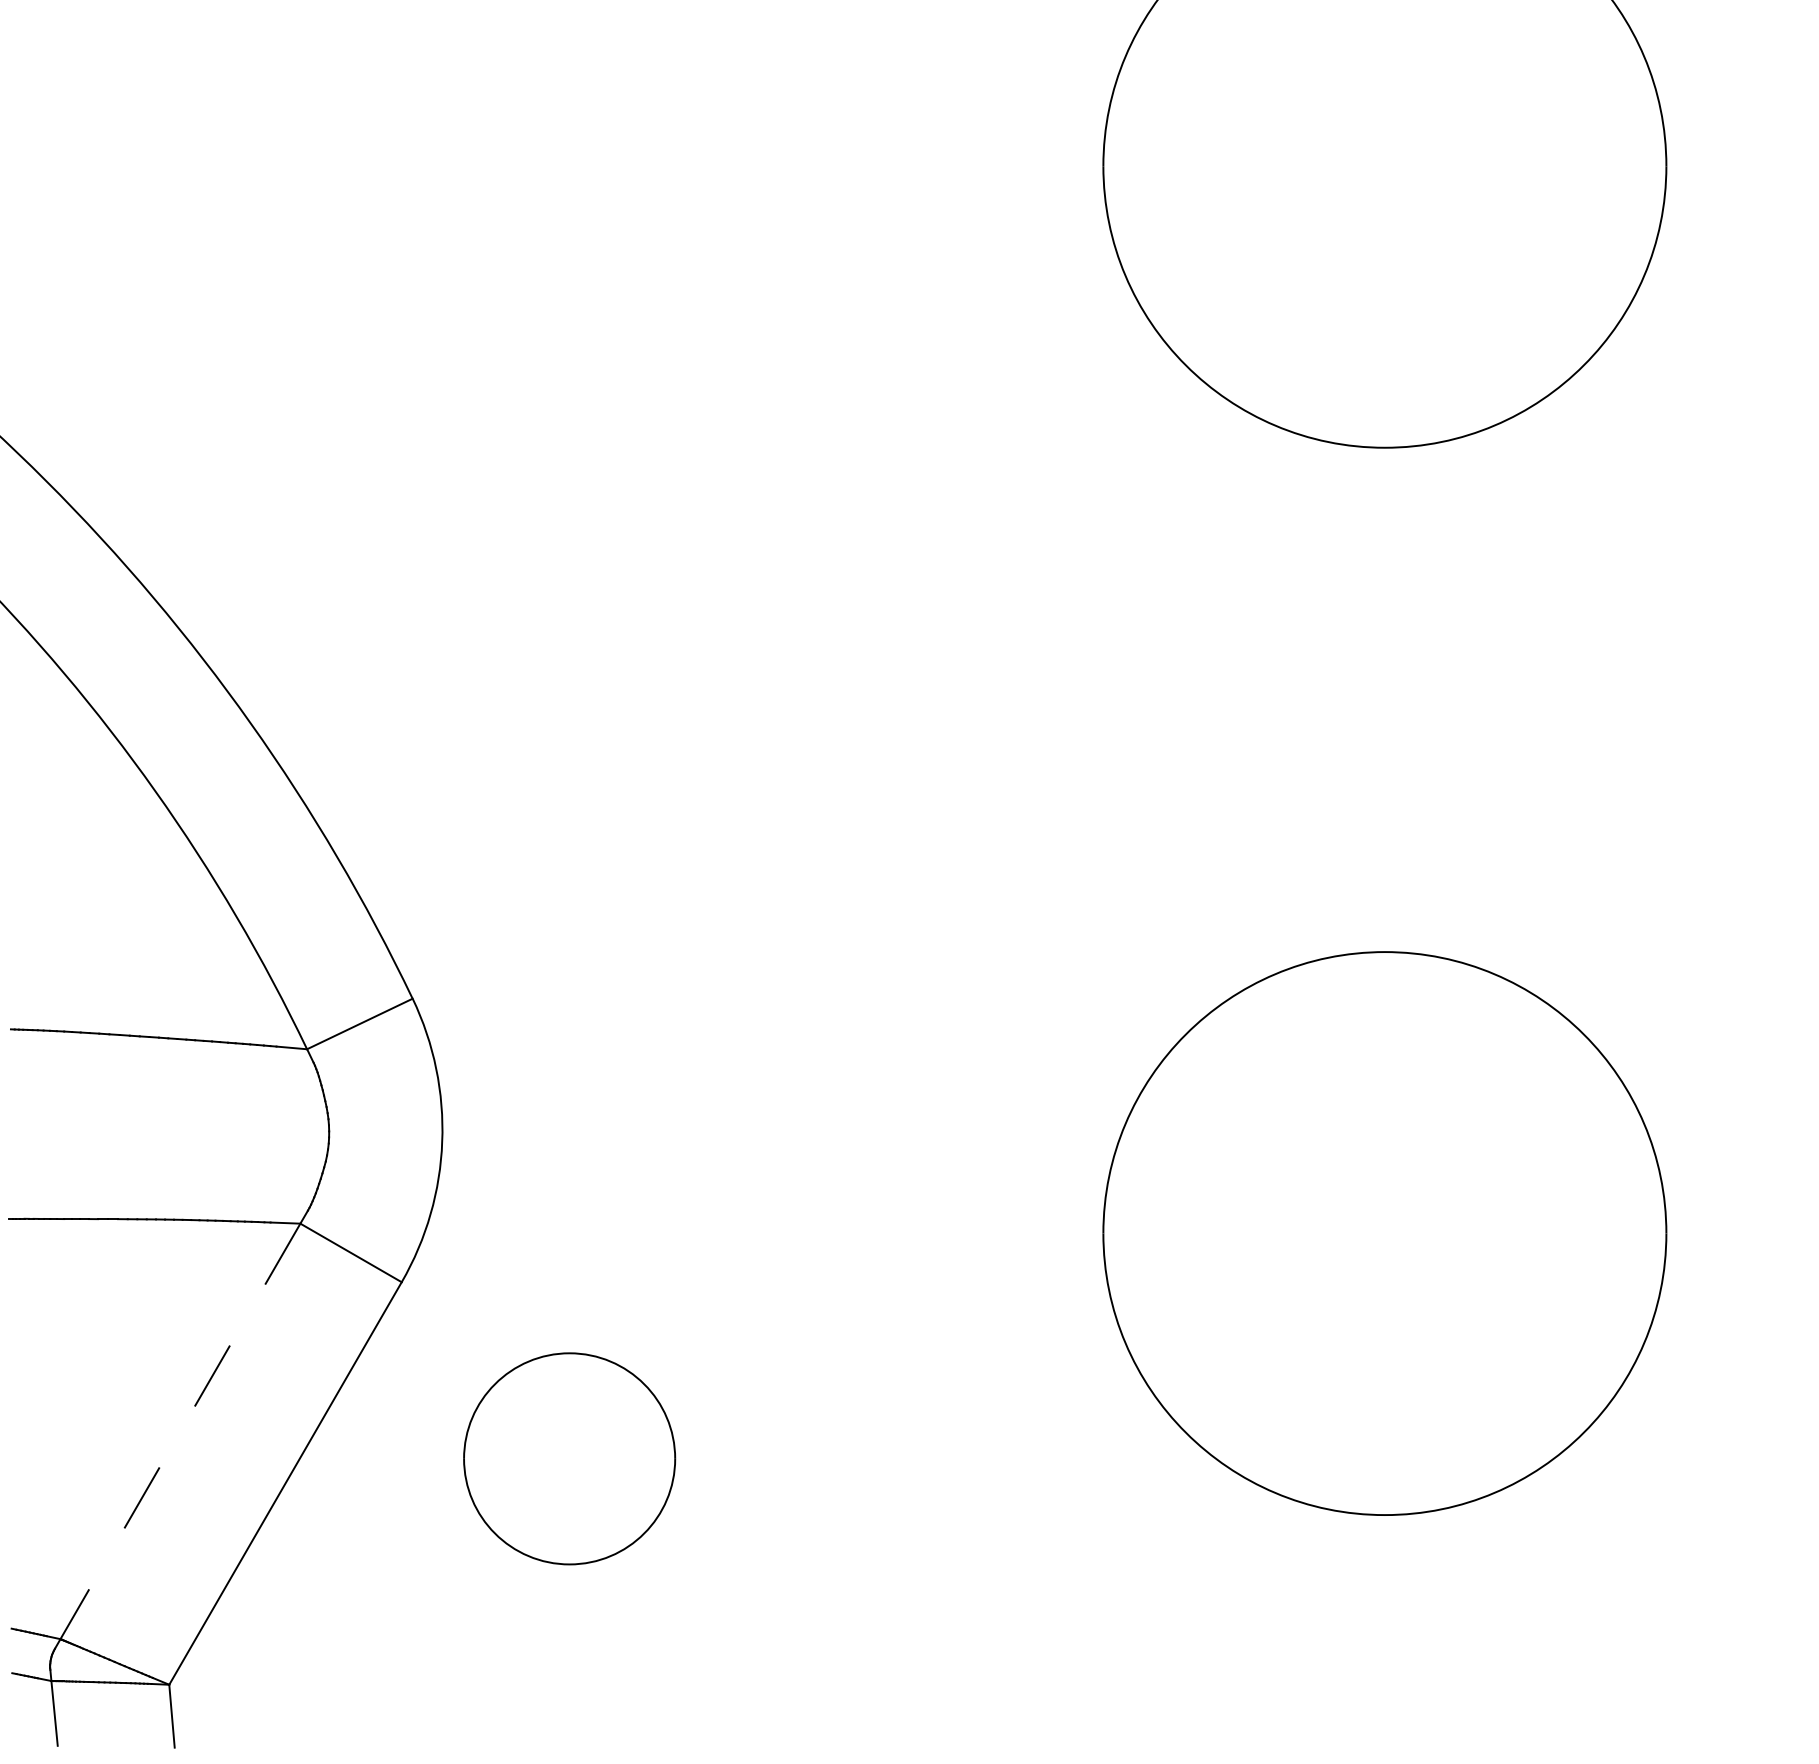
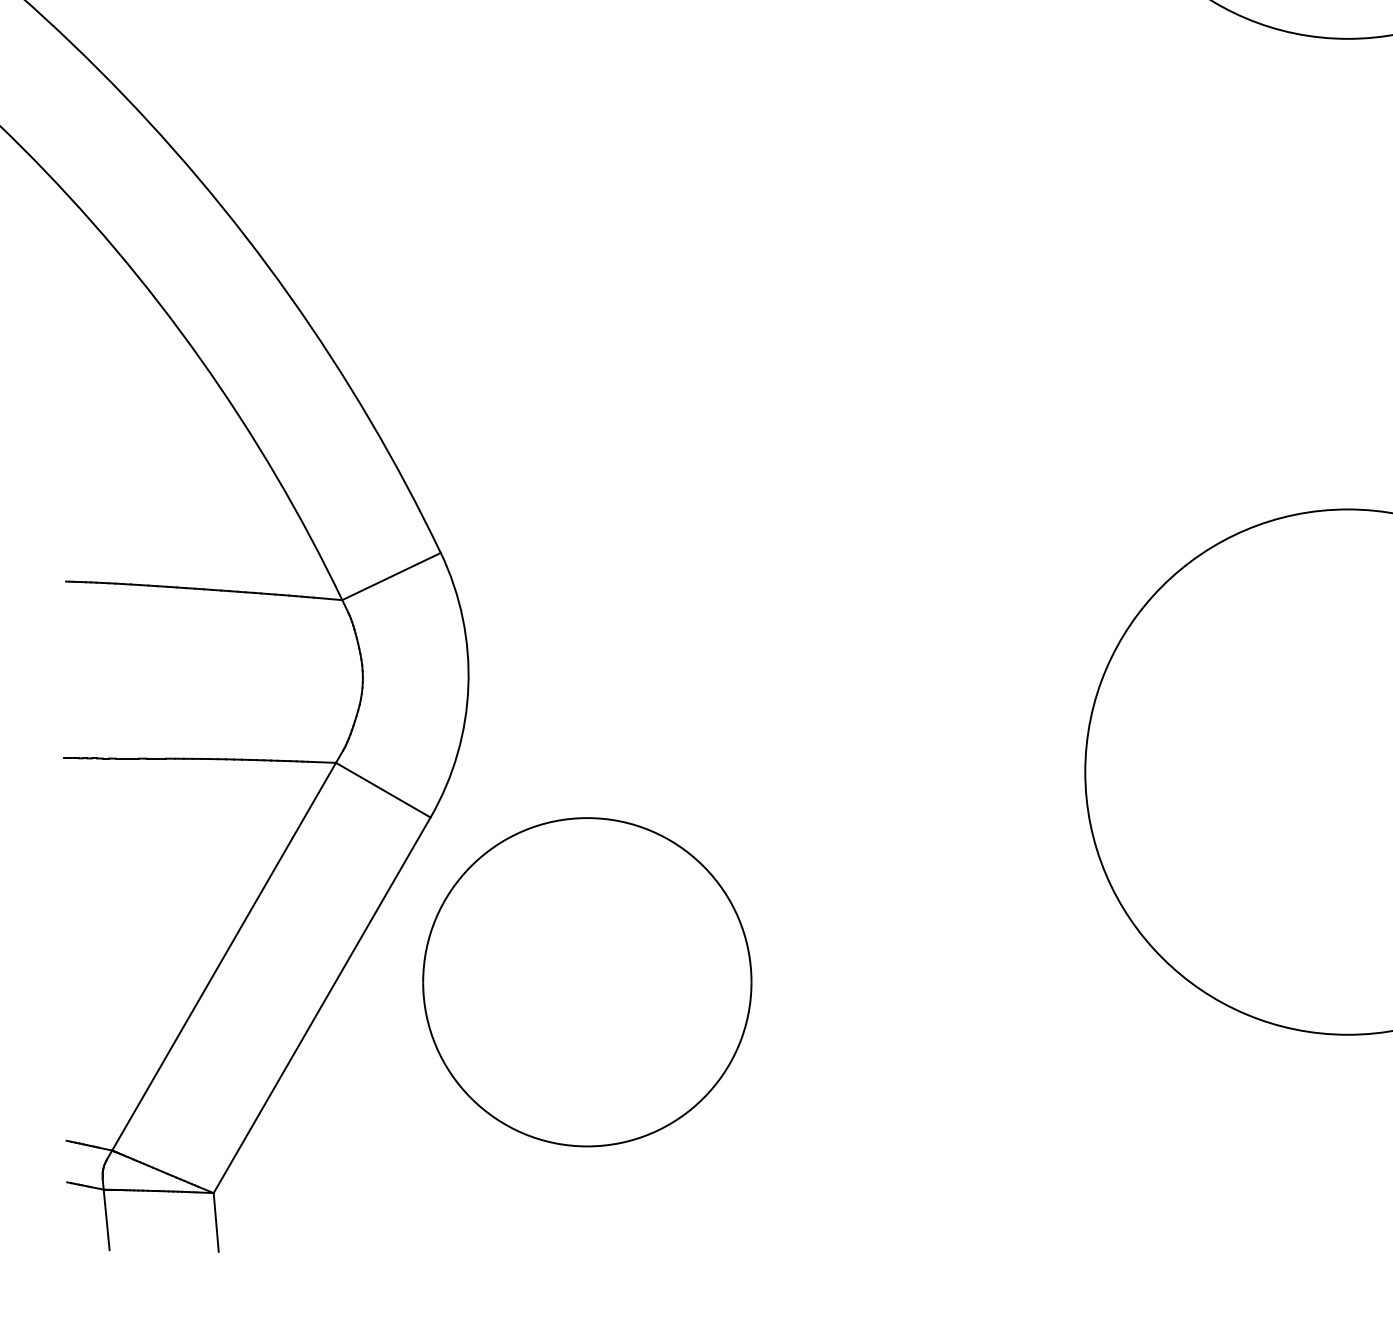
line: (180, 1431) -> (224, 956), dashed -> solid
part: (569, 1458) -> (587, 981), size x1.67

